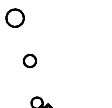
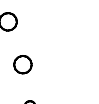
part: (29, 60) -> (22, 64), size x1.43

